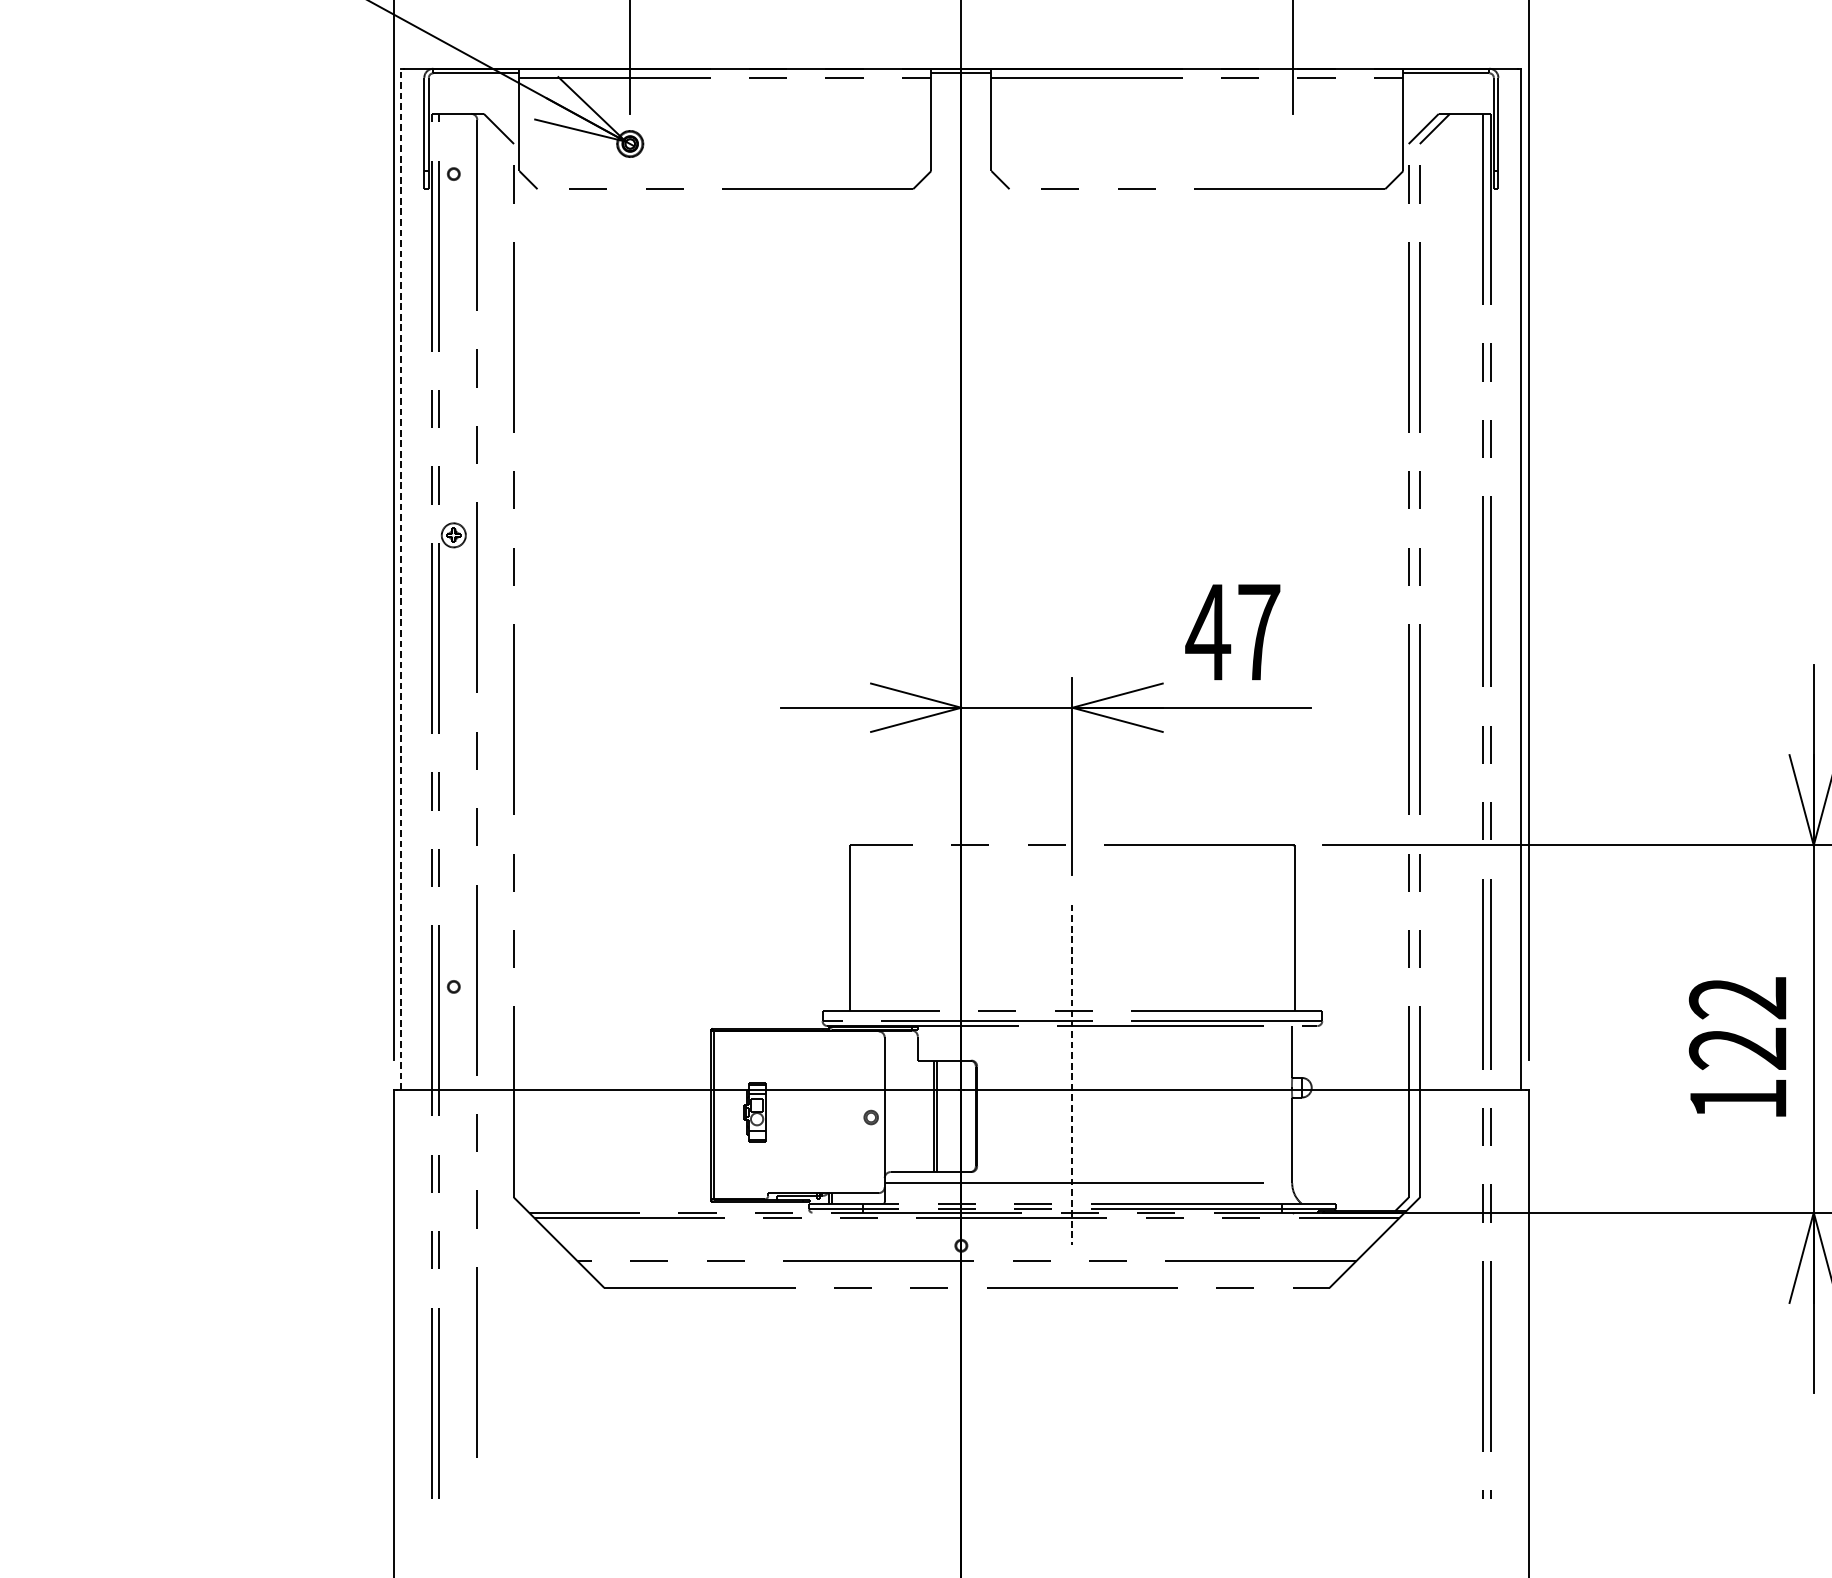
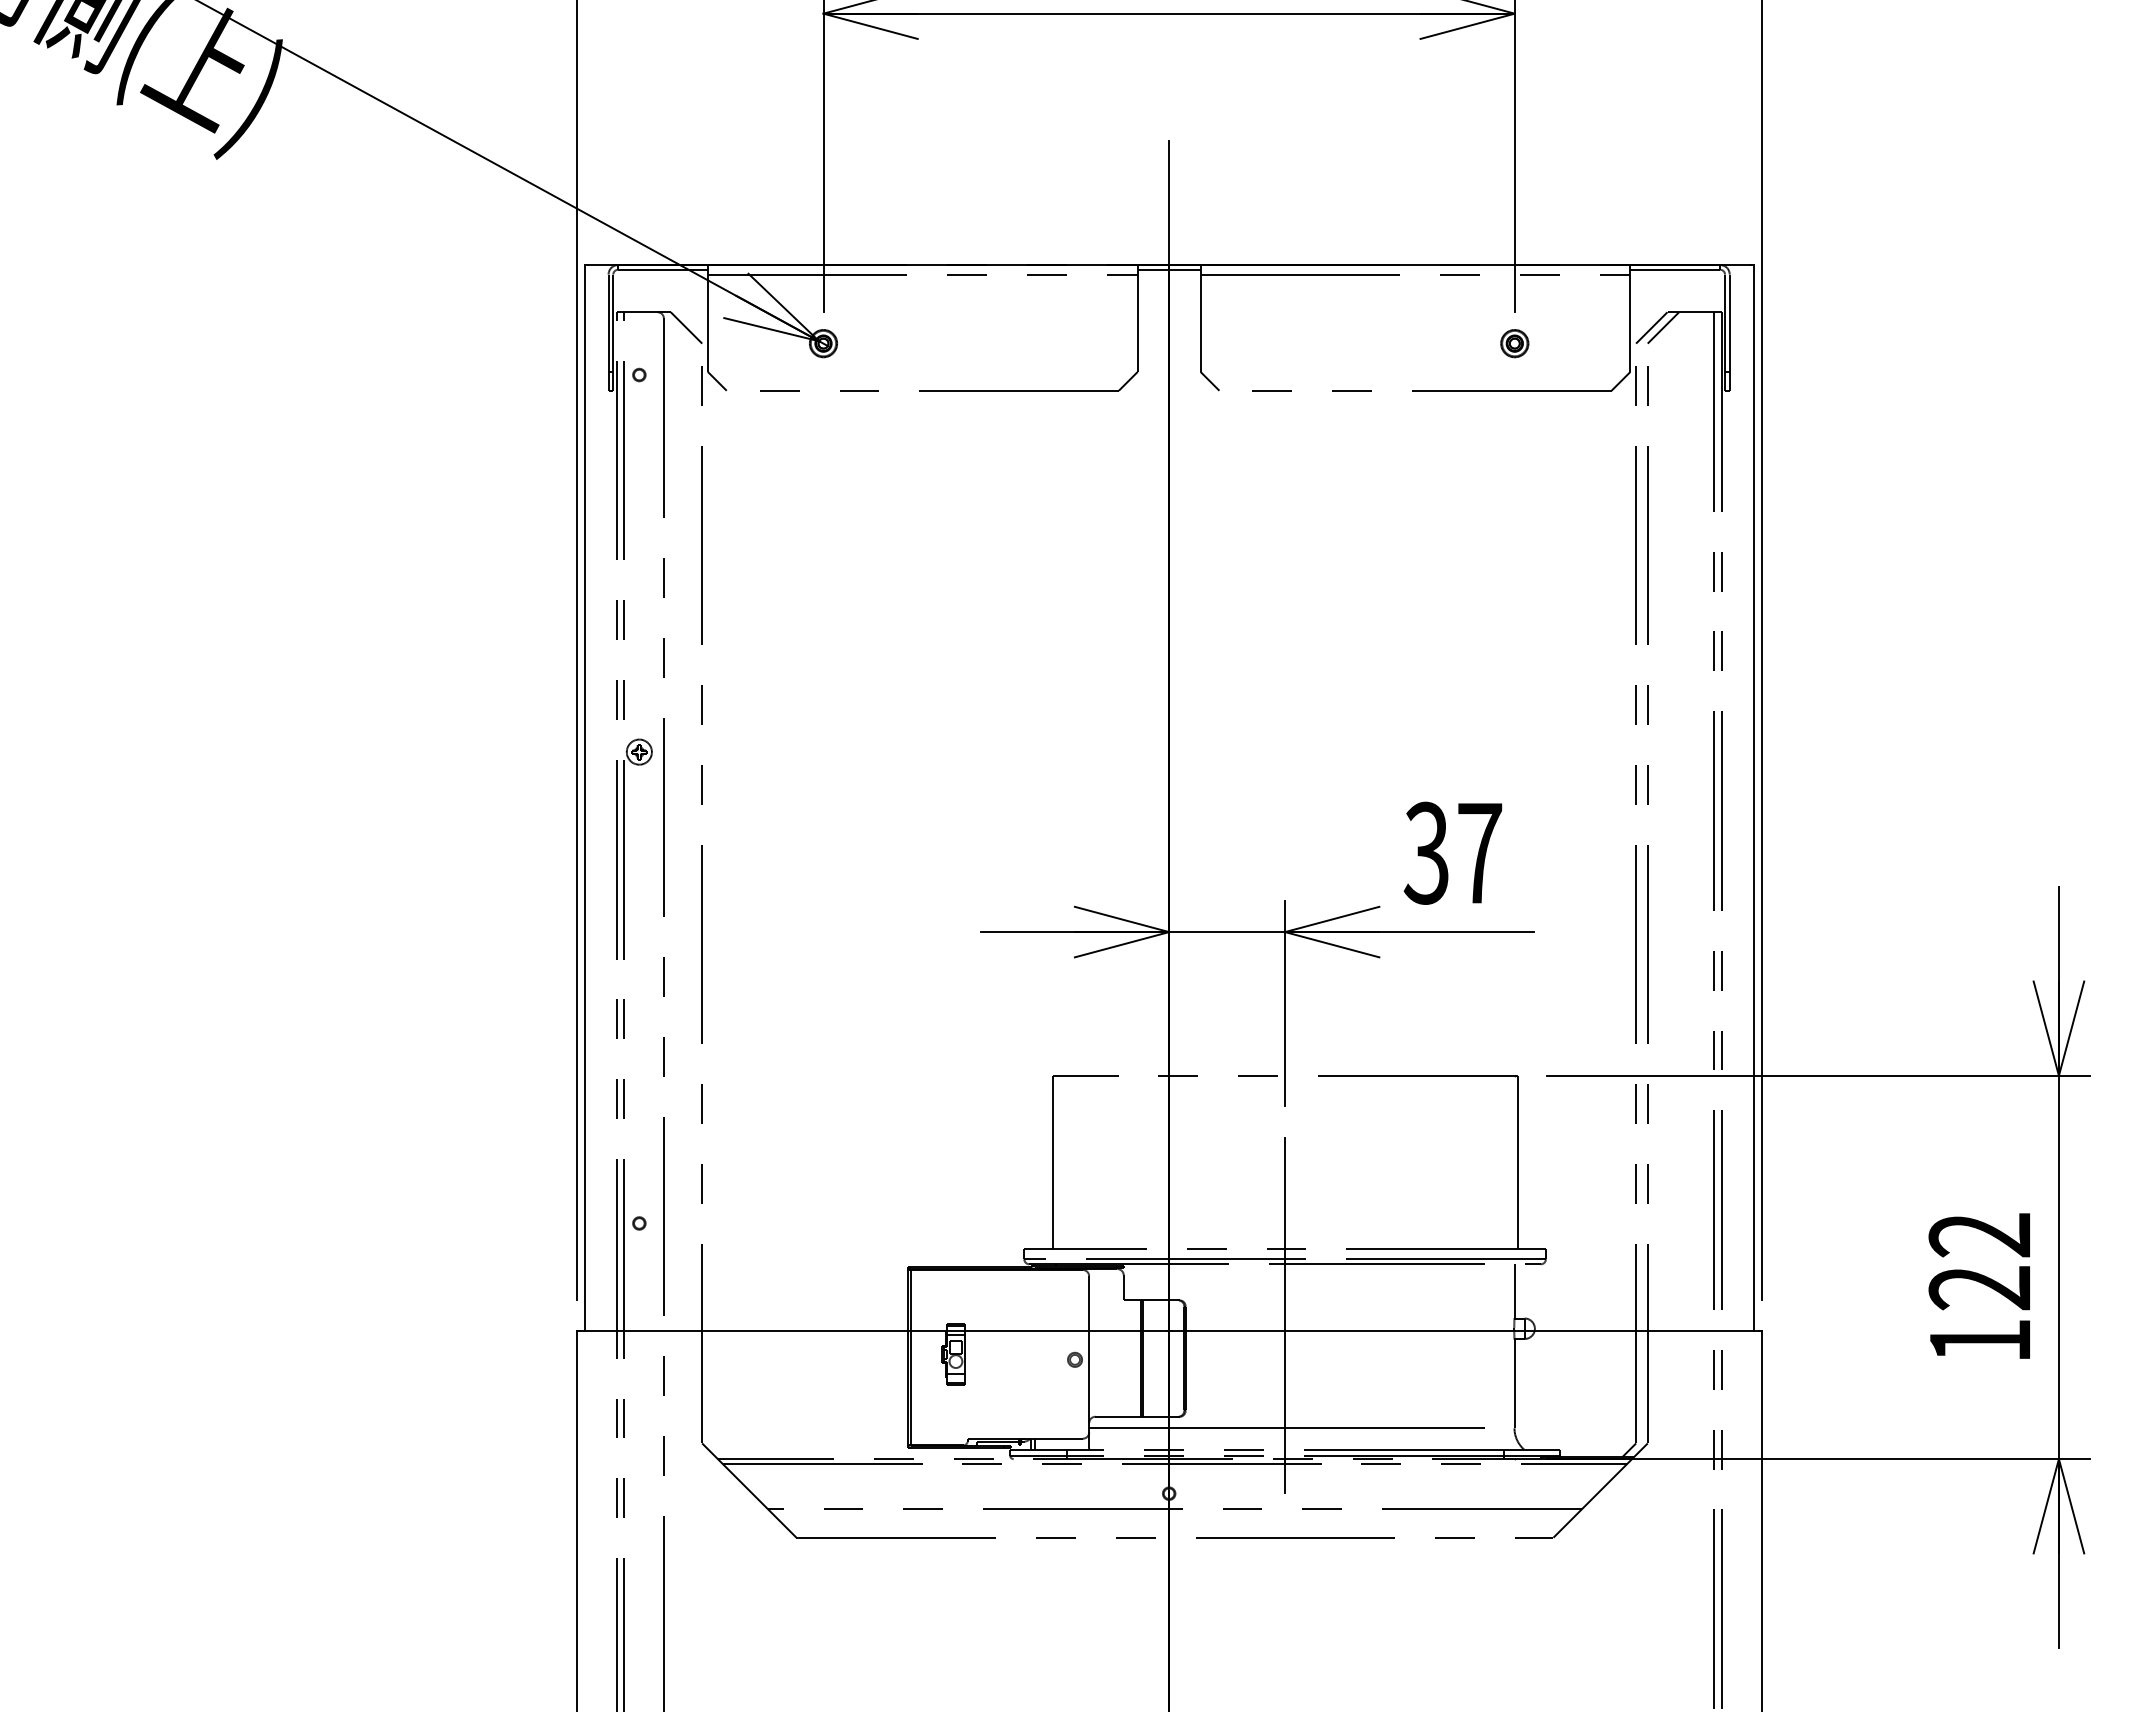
part: (1292, 143) -> (1514, 343), added
line: (401, 579) -> (584, 798), dashed -> solid
text: (1207, 631) -> (1426, 852), 47 -> 37
line: (1072, 1075) -> (1285, 1315), dashed -> solid

